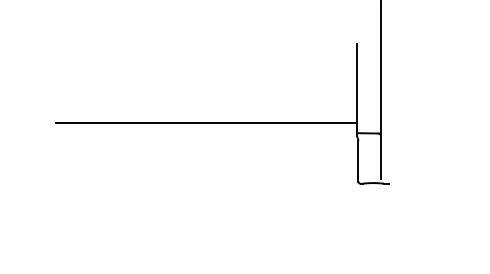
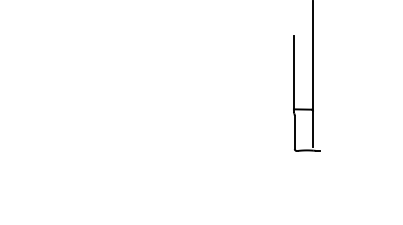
line: (206, 122) -> (169, 100), removed

